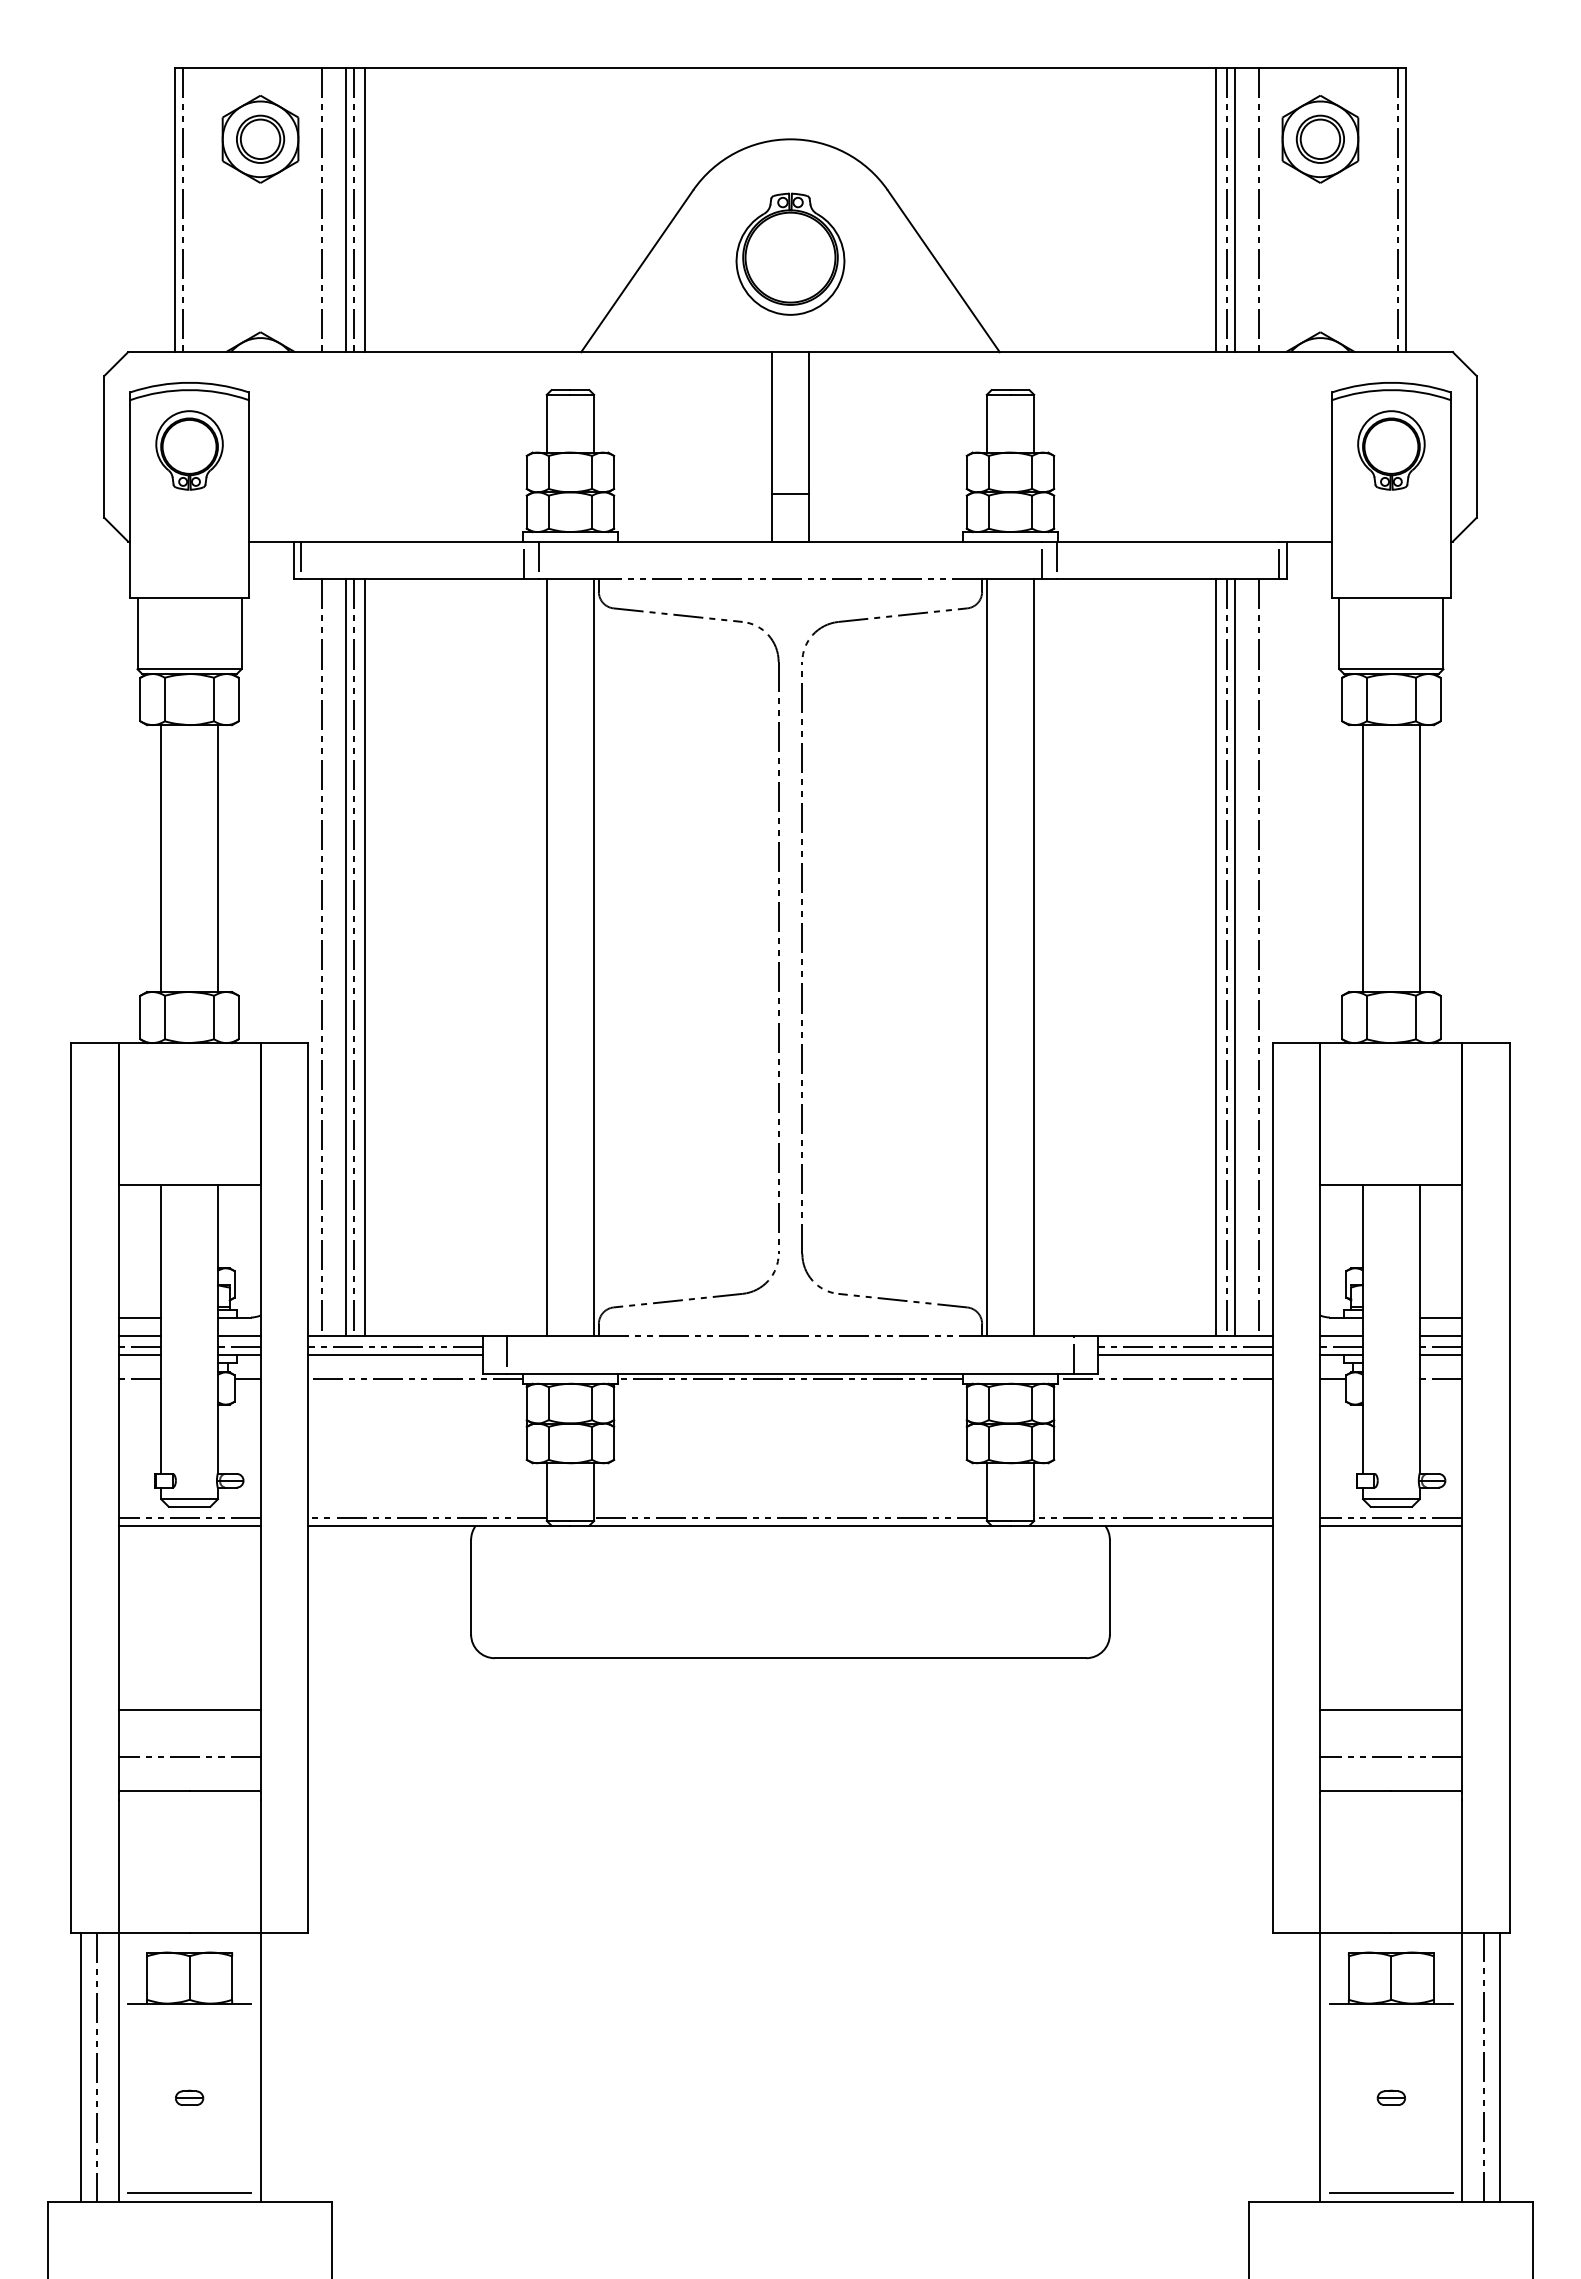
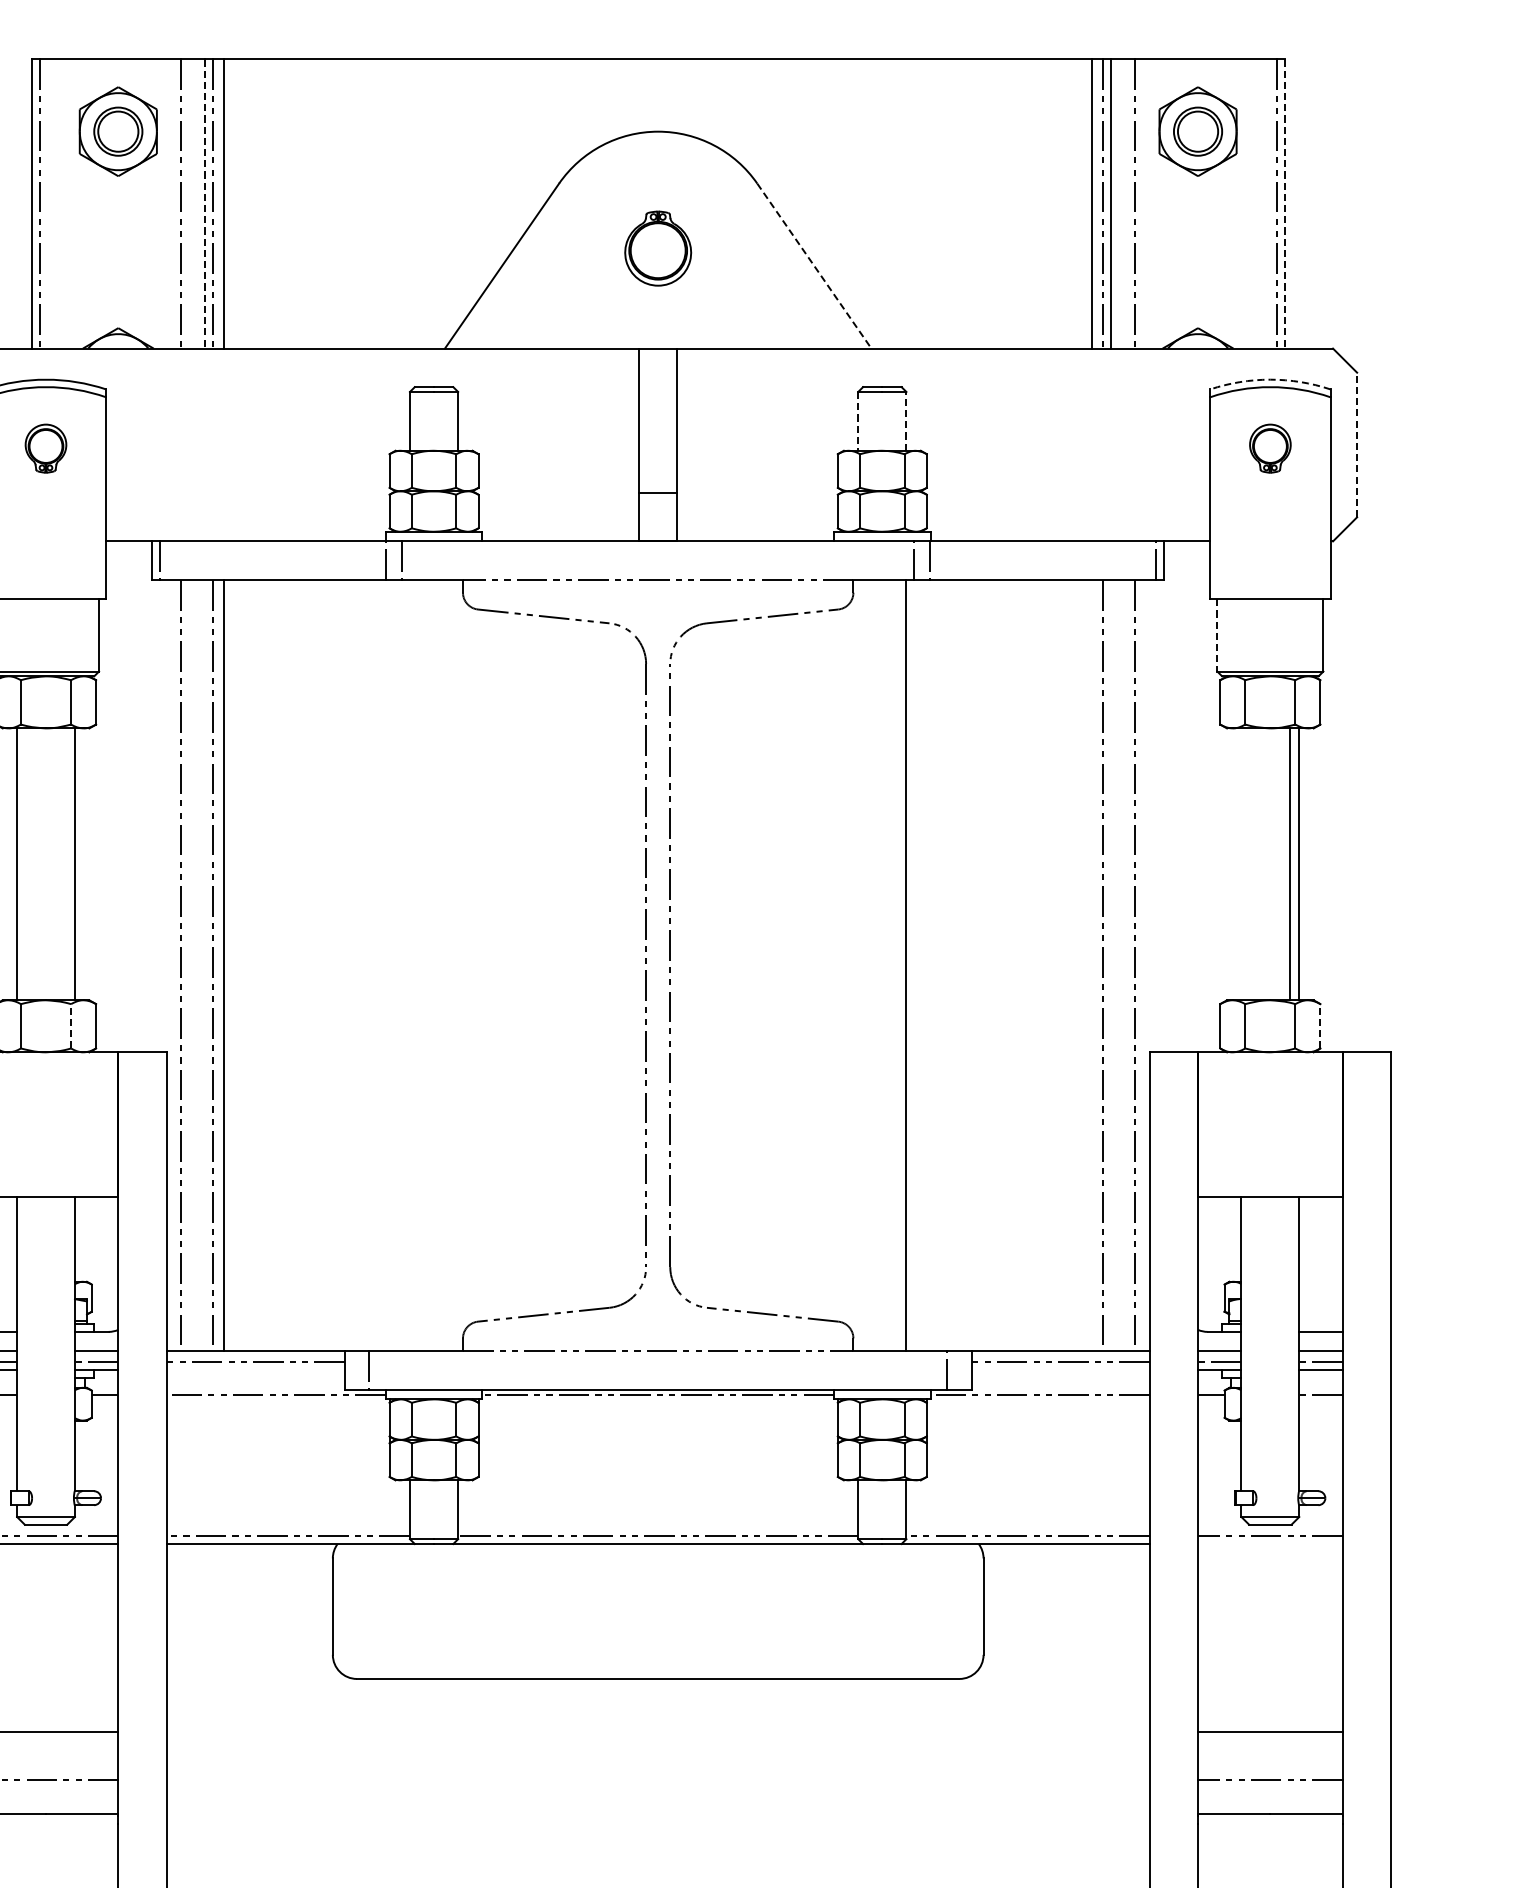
line: (345, 210) -> (204, 204), solid -> dashed
line: (1405, 210) -> (1284, 204), solid -> dashed
part: (790, 253) -> (658, 247), size x0.6
line: (944, 271) -> (815, 266), solid -> dashed
arc: (1391, 382) -> (1270, 379), solid -> dashed
line: (986, 423) -> (857, 421), solid -> dashed
line: (1034, 423) -> (906, 421), solid -> dashed
line: (1476, 446) -> (1357, 444), solid -> dashed
part: (189, 450) -> (45, 448), size x0.6
part: (1391, 450) -> (1270, 448), size x0.6
line: (1339, 634) -> (1217, 636), solid -> dashed
line: (1363, 858) -> (1290, 864), moved
line: (345, 957) -> (204, 965), removed
line: (546, 957) -> (409, 965), removed
line: (594, 957) -> (458, 965), removed
line: (986, 957) -> (857, 965), removed
line: (1216, 957) -> (1092, 965), removed
line: (1235, 957) -> (1111, 965), removed
line: (214, 1017) -> (71, 1026), solid -> dashed
line: (1440, 1017) -> (1320, 1026), solid -> dashed
line: (394, 1355) -> (254, 1370), removed
line: (1185, 1355) -> (1060, 1370), removed
line: (1391, 1525) -> (1270, 1543), removed

